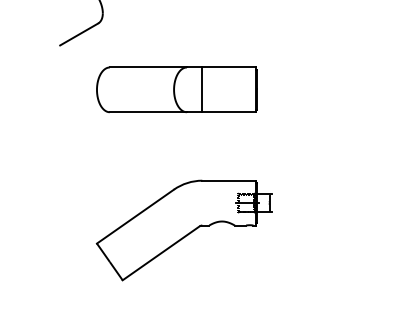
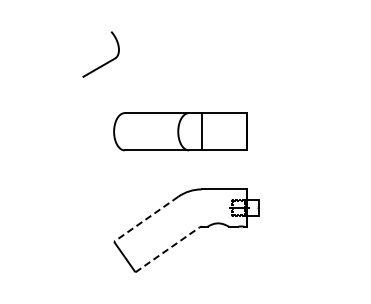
part: (176, 89) -> (180, 131), moved
line: (134, 216) -> (145, 219), solid -> dashed
line: (161, 252) -> (167, 249), solid -> dashed

